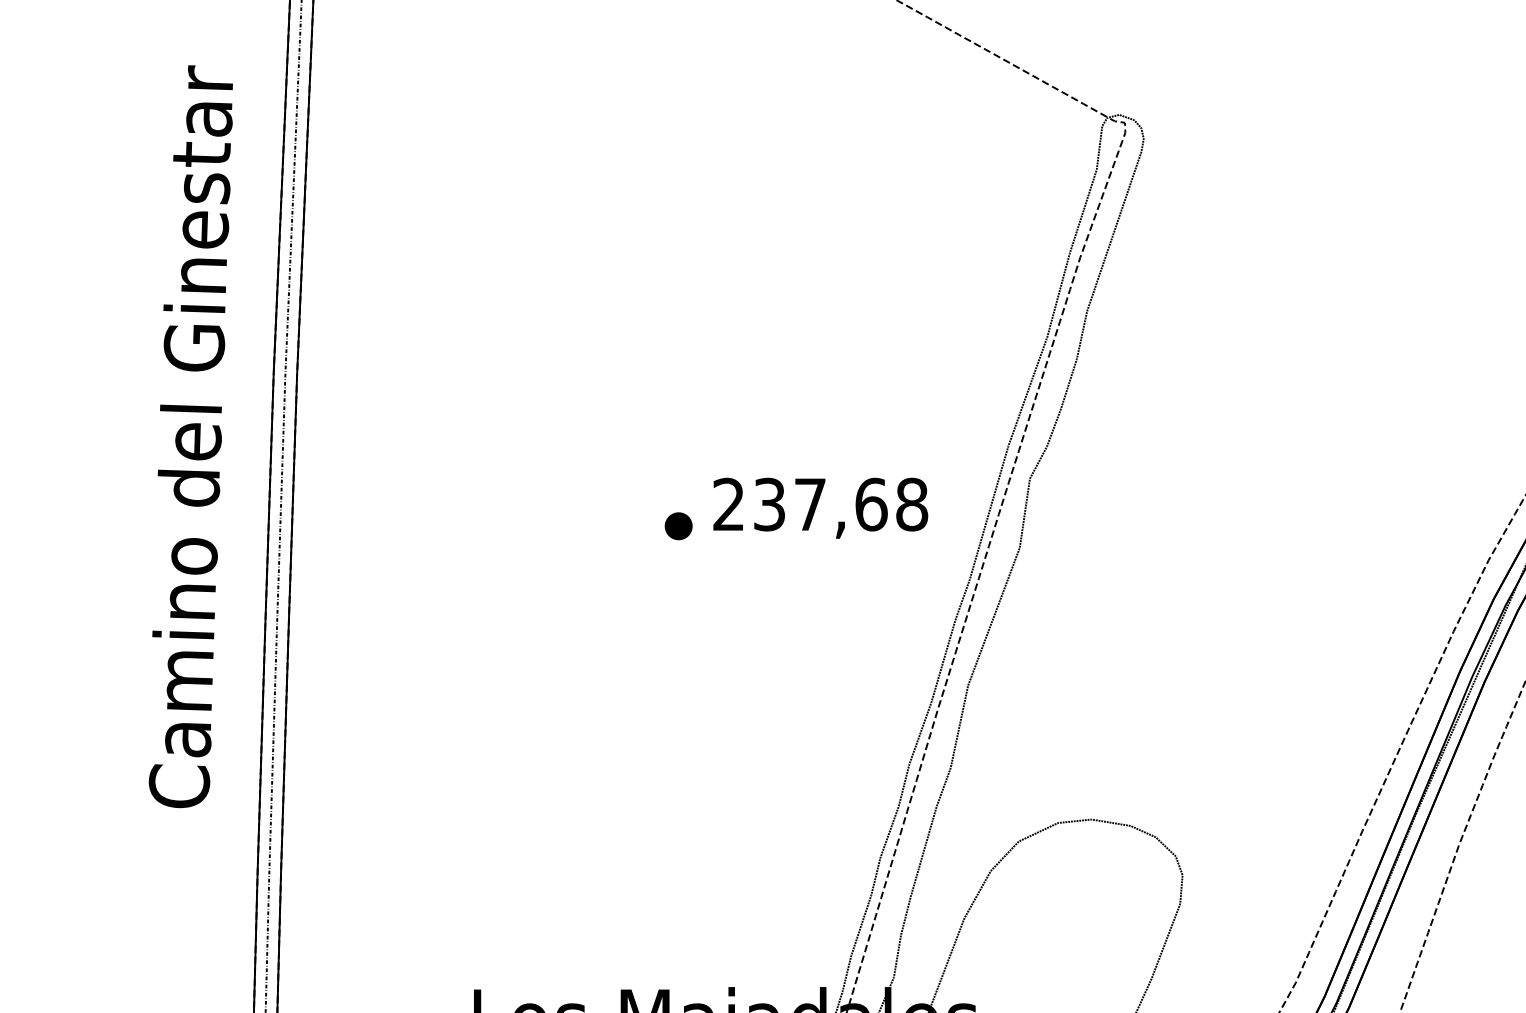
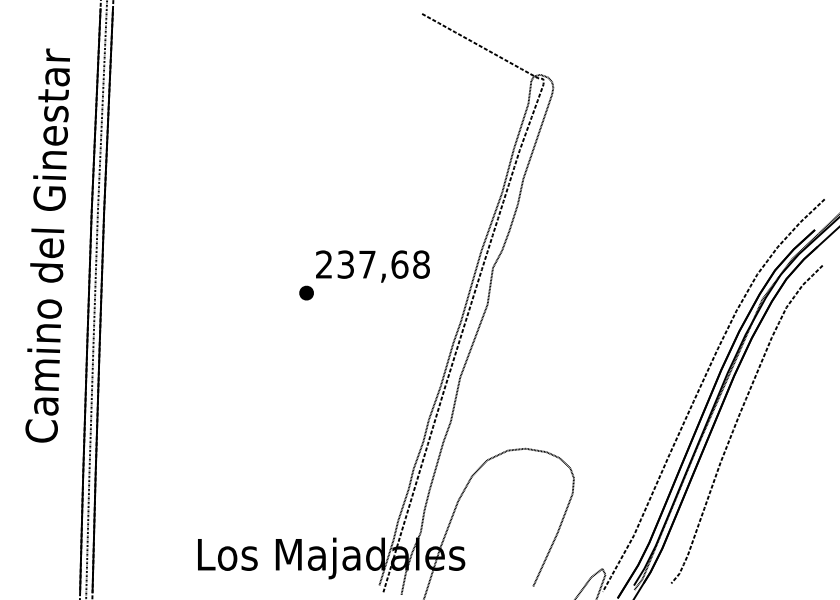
text: (819, 508) -> (372, 266), moved

